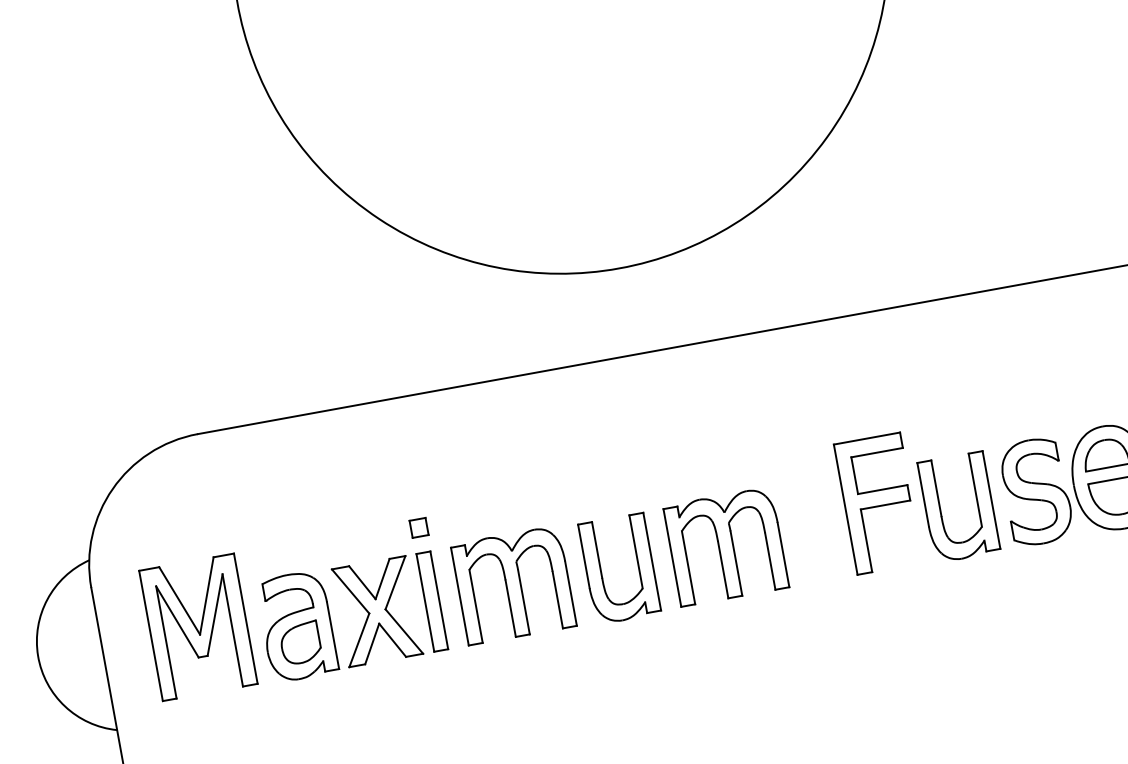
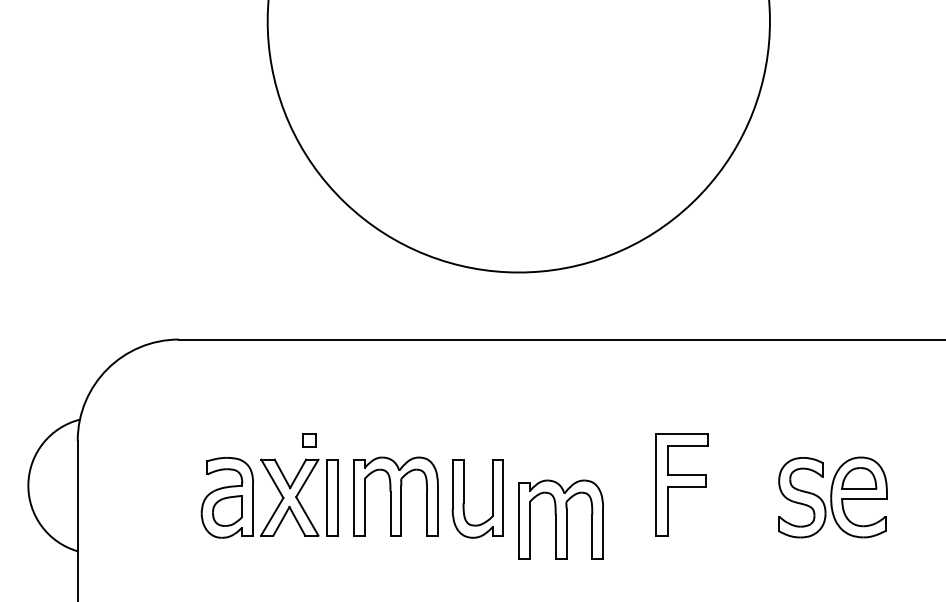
part: (943, 516) -> (728, 503), removed
part: (418, 528) -> (309, 440), moved
part: (725, 546) -> (560, 519), moved
part: (197, 626) -> (152, 484), removed

